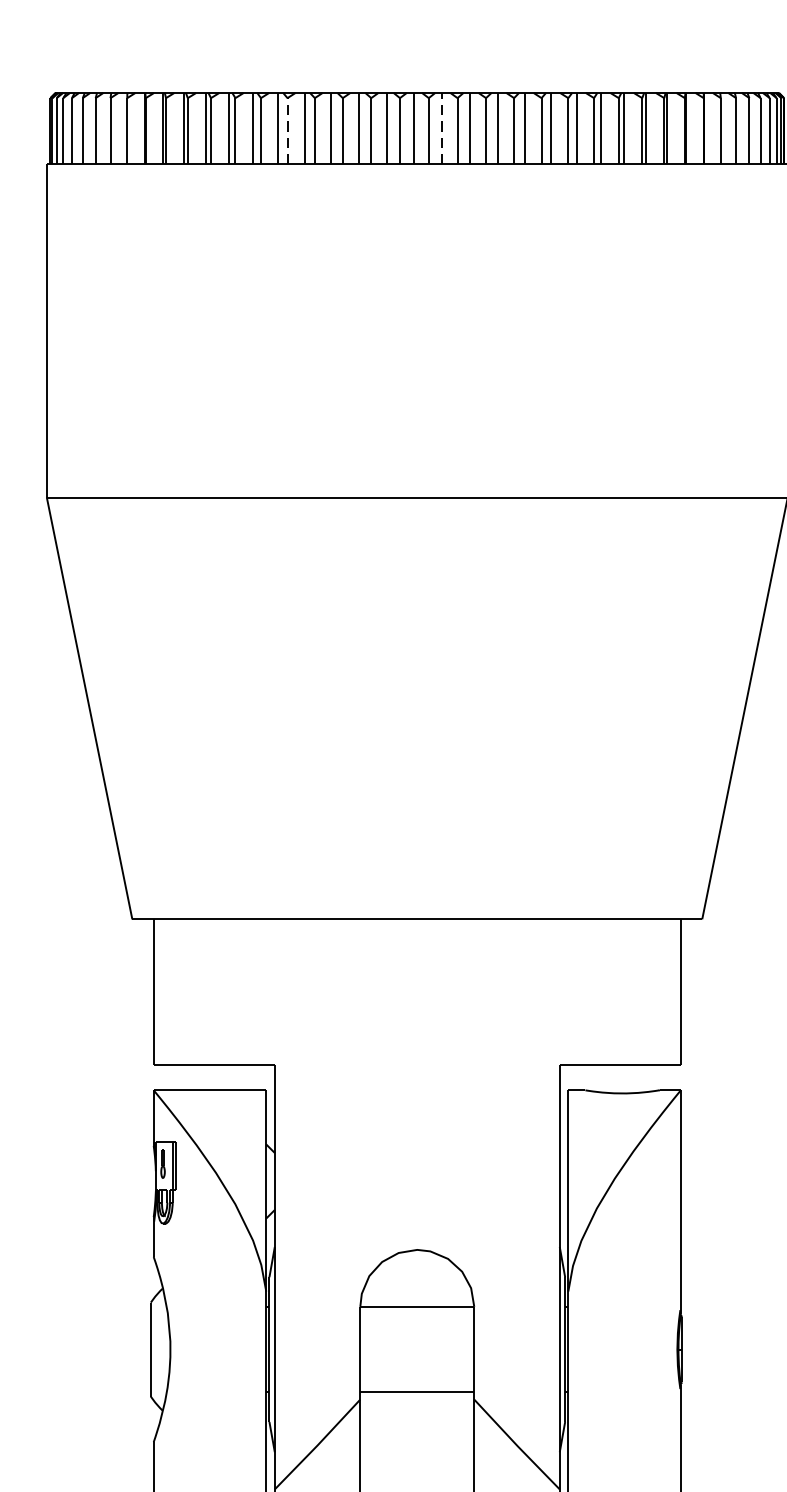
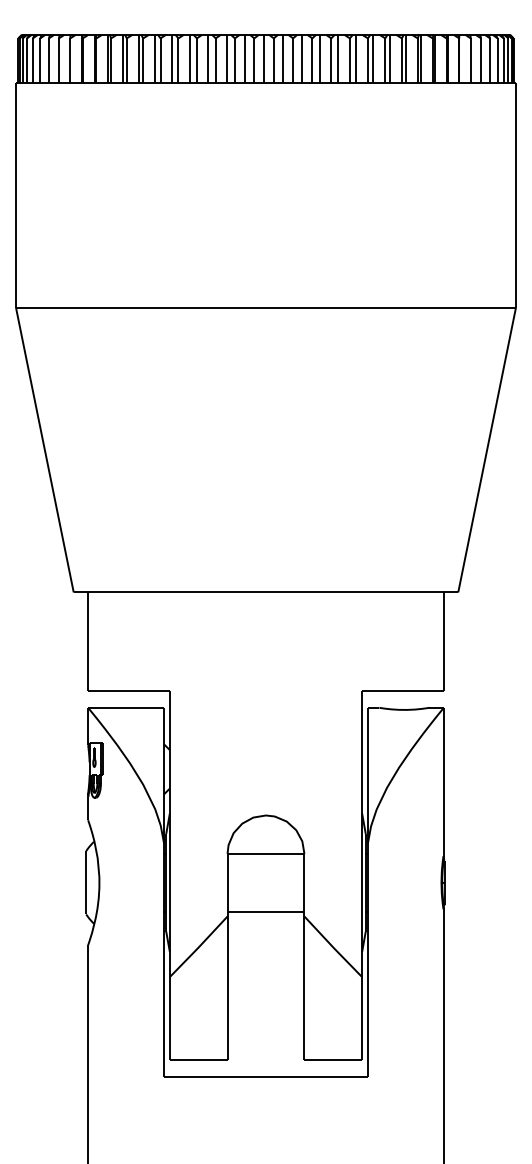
line: (441, 127) -> (282, 58), dashed -> solid
line: (287, 130) -> (178, 60), dashed -> solid

